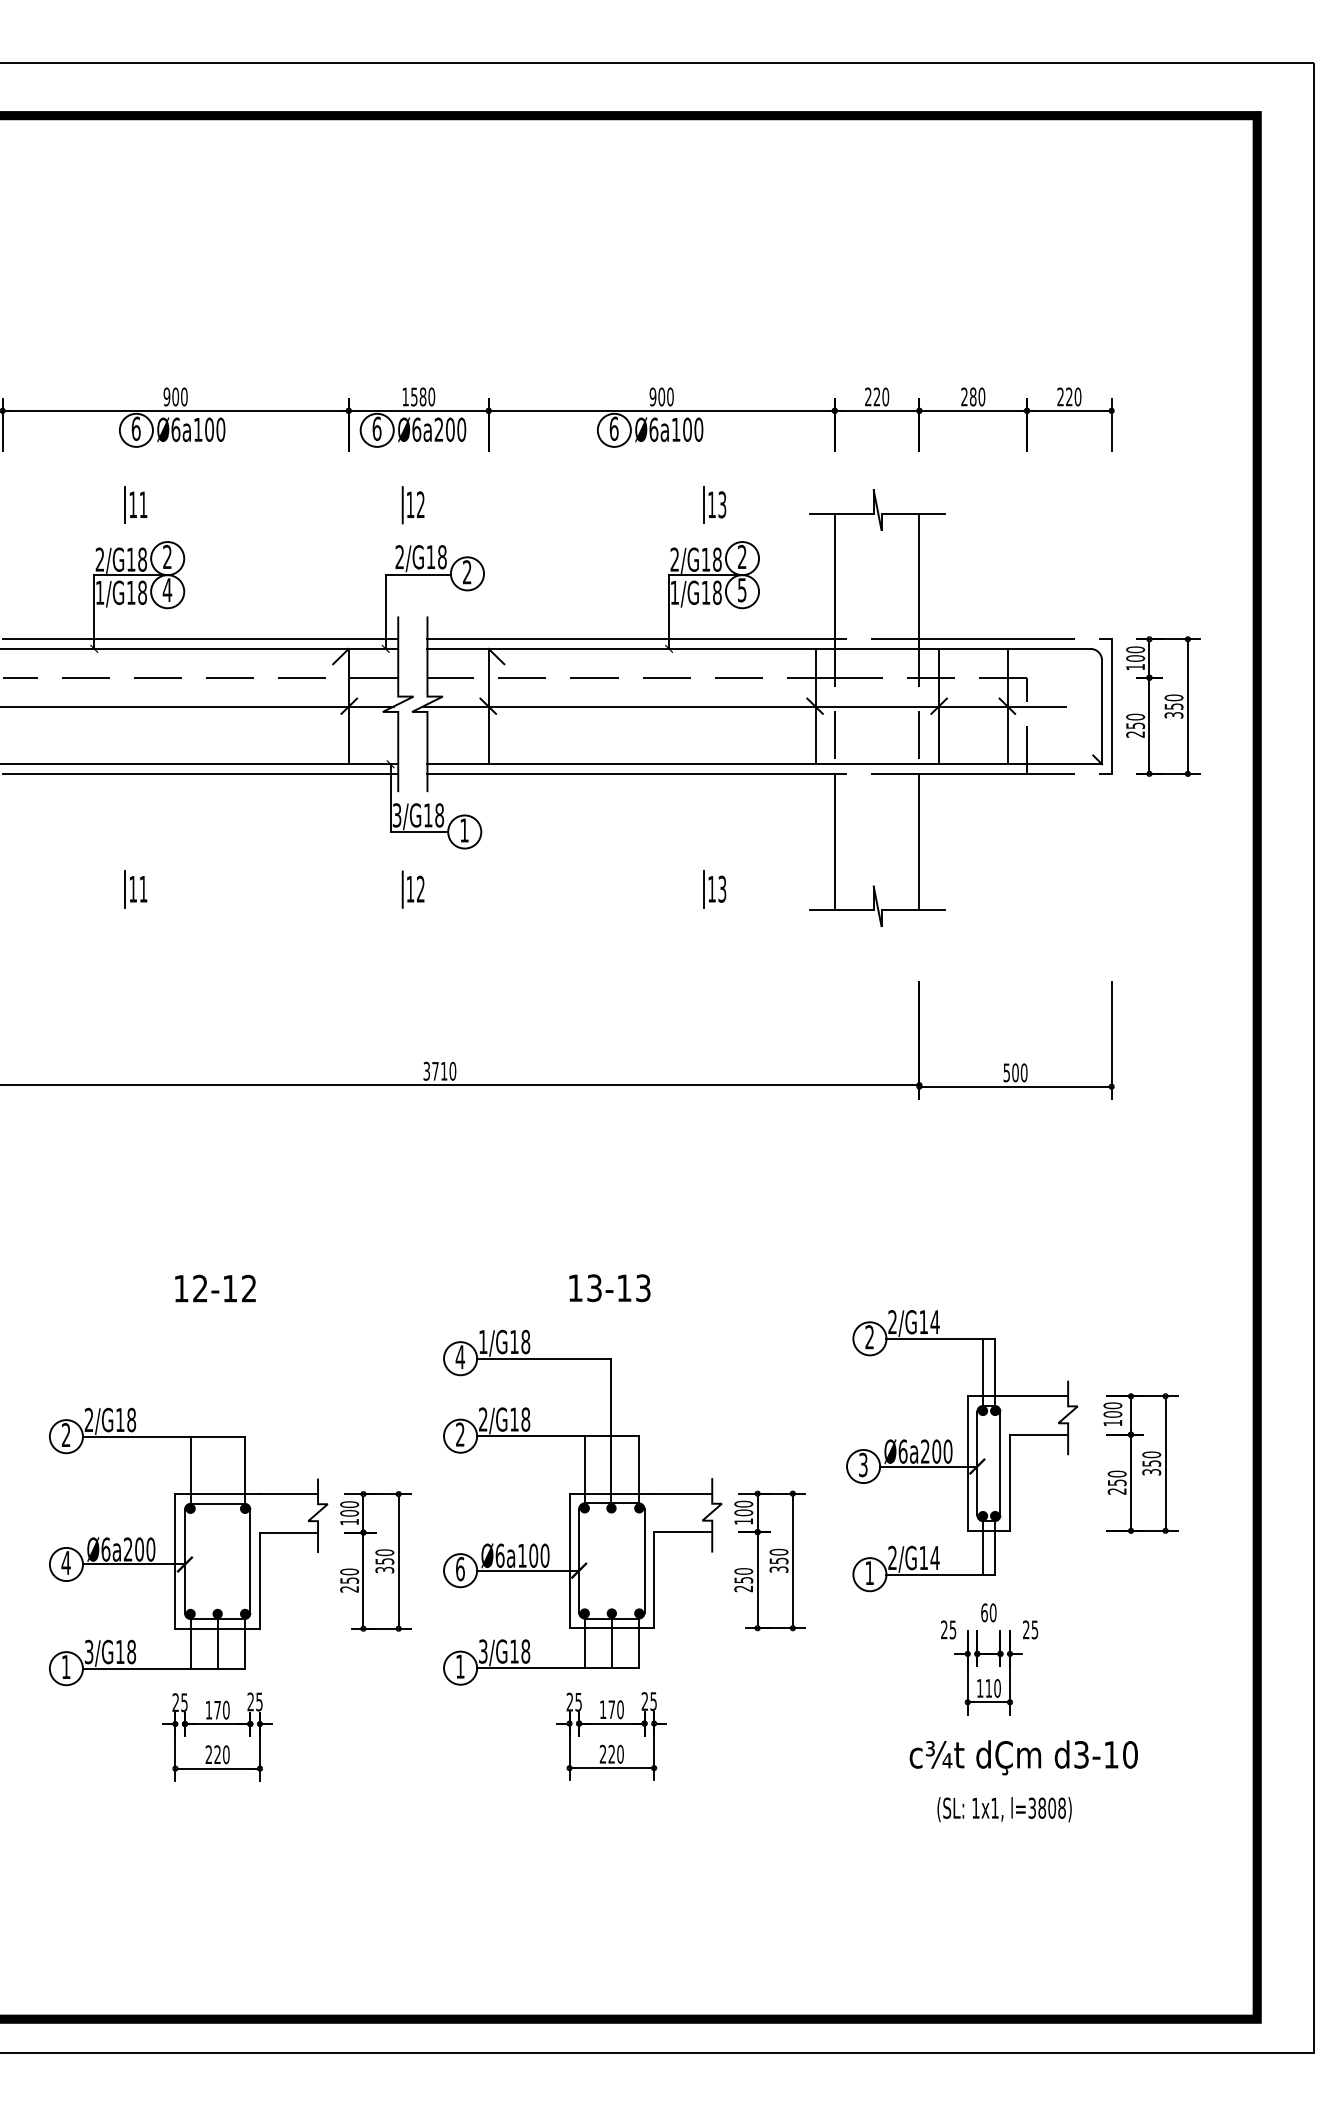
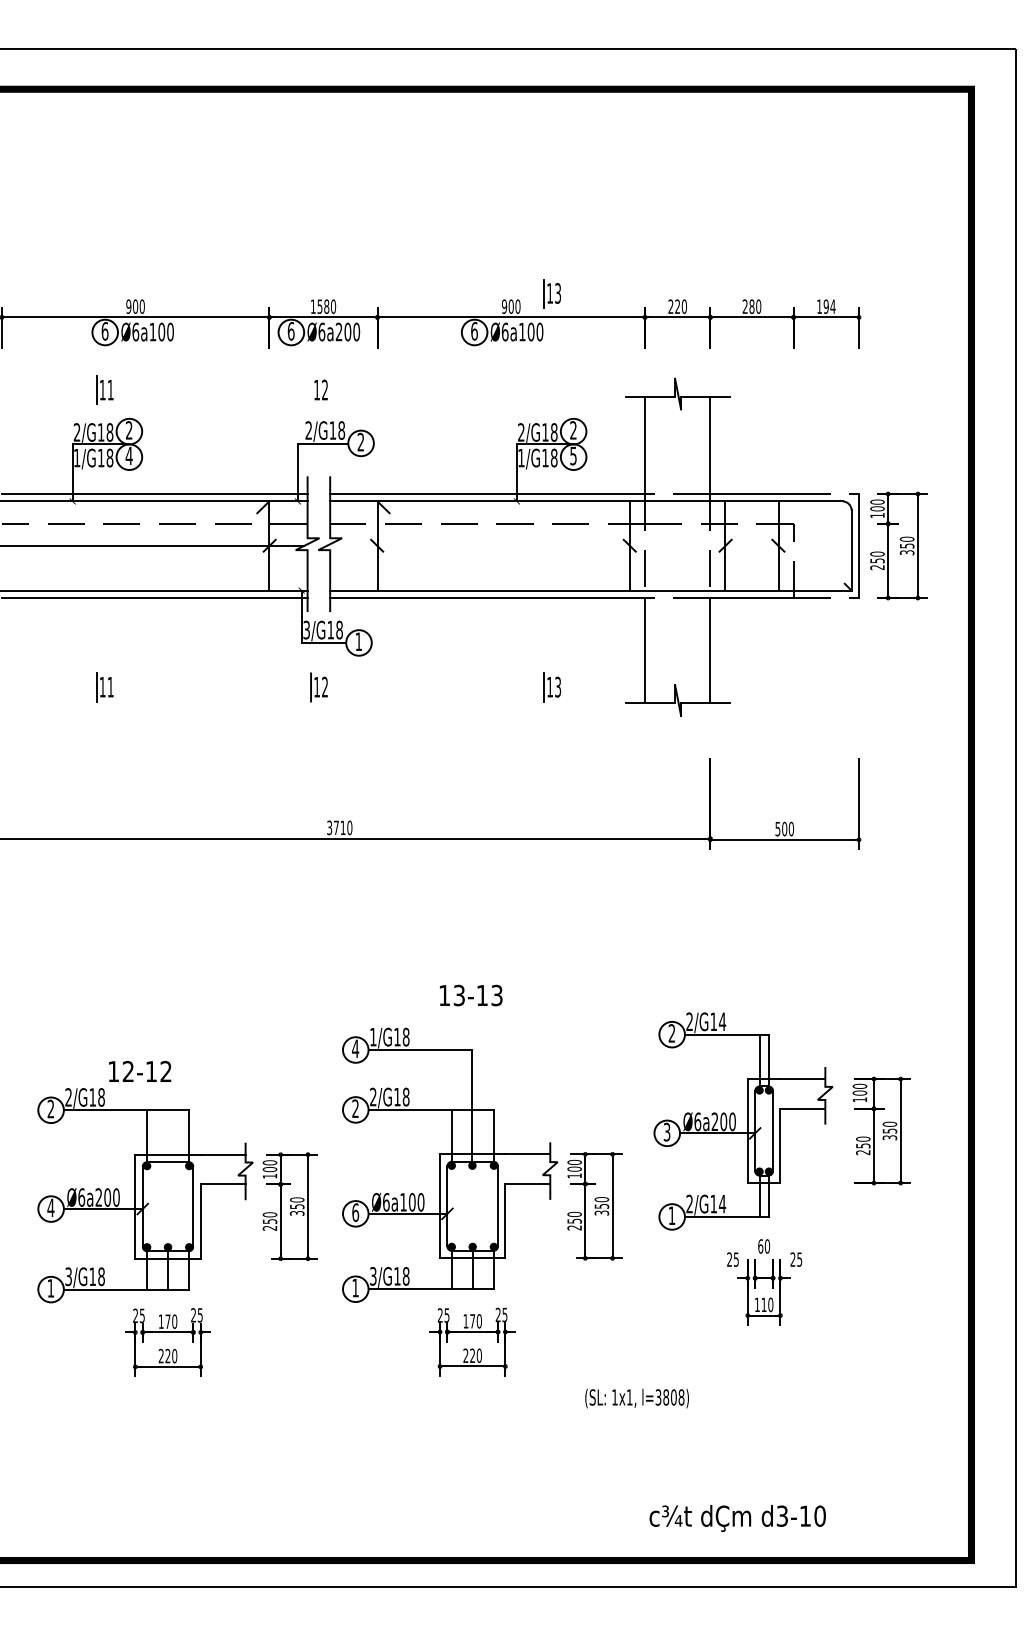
text: (1069, 396) -> (826, 306), 220 -> 194
part: (714, 504) -> (552, 293), moved
line: (402, 505) -> (310, 390), removed
line: (744, 706) -> (575, 545), removed
text: (215, 1288) -> (140, 1071), moved
text: (1023, 1757) -> (737, 1518), moved
text: (1004, 1809) -> (637, 1398), moved

